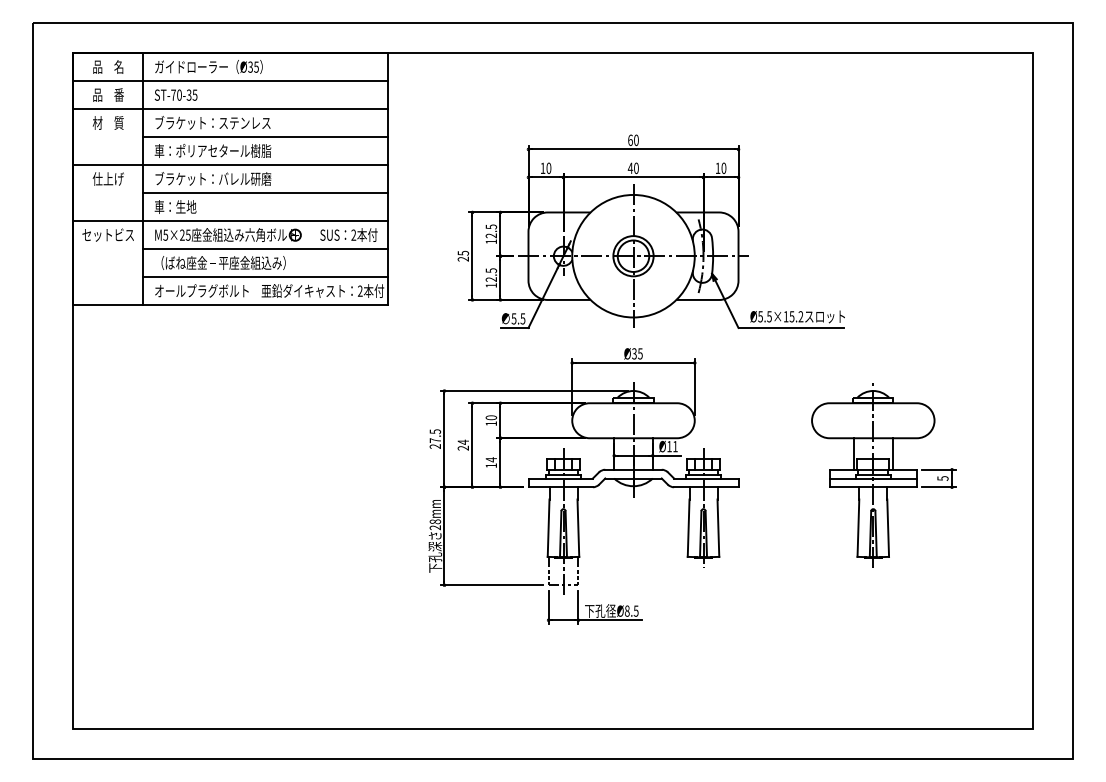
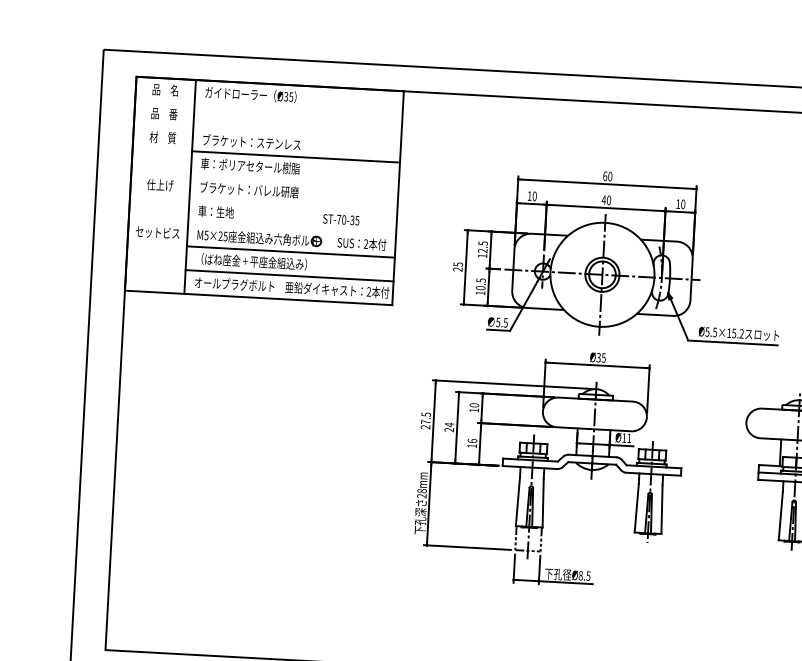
line: (230, 81) -> (268, 108), removed
text: (175, 94) -> (340, 219), moved
line: (230, 109) -> (267, 131), removed
line: (230, 165) -> (264, 179), removed
line: (265, 193) -> (293, 204), removed
line: (230, 221) -> (262, 226), removed
text: (491, 279) -> (480, 288), 12.5 -> 10.5
text: (491, 459) -> (472, 440), 14 -> 16

